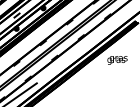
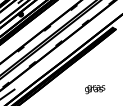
text: (117, 60) -> (95, 89), moved

